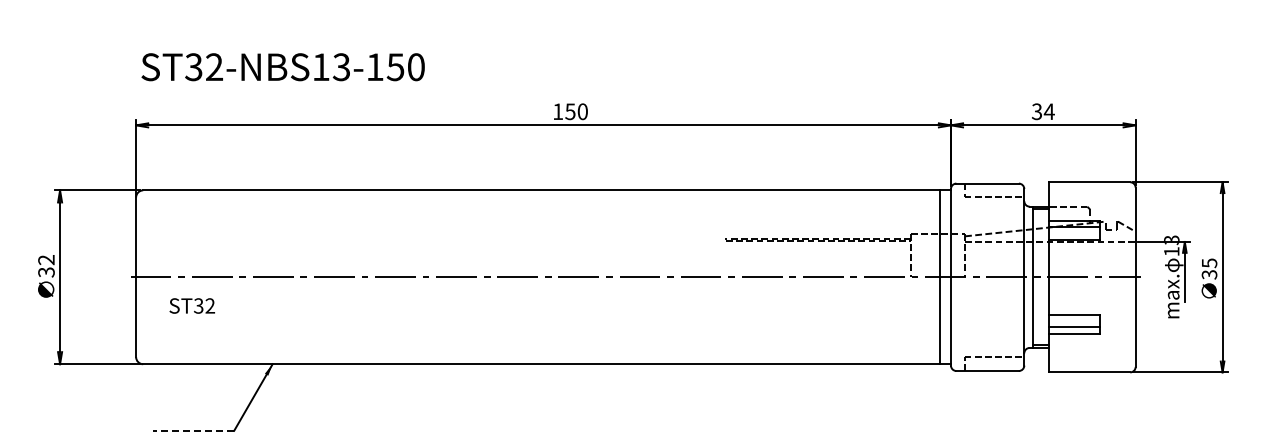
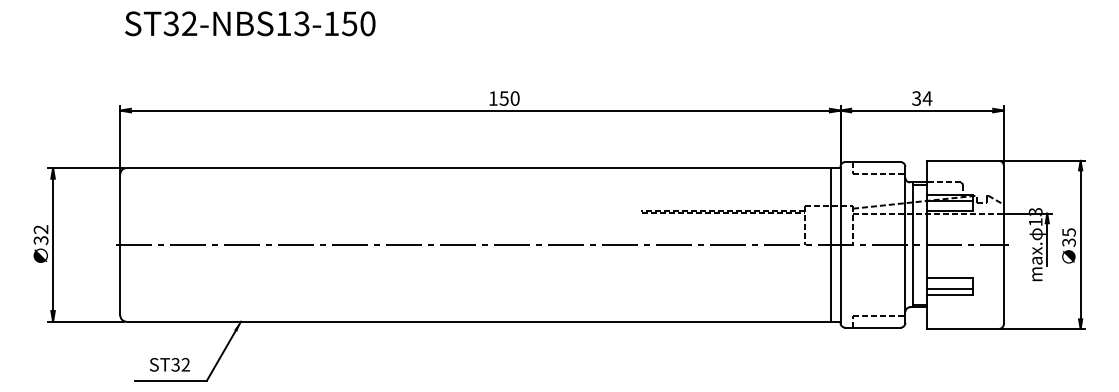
text: (282, 67) -> (249, 24), moved
text: (191, 305) -> (169, 364), moved
line: (193, 430) -> (171, 380), dashed -> solid

